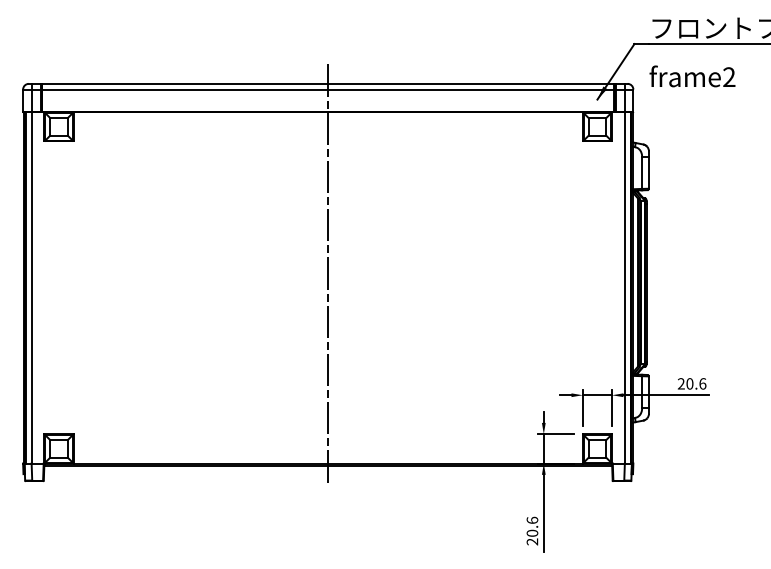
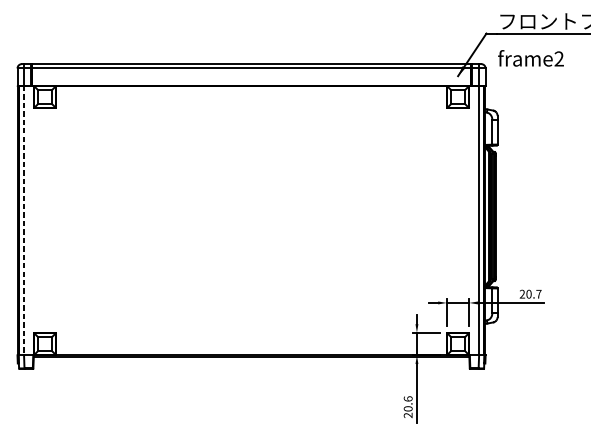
line: (328, 274) -> (251, 210), removed
line: (31, 287) -> (23, 220), solid -> dashed
text: (702, 383) -> (538, 293), 20.6 -> 20.7

